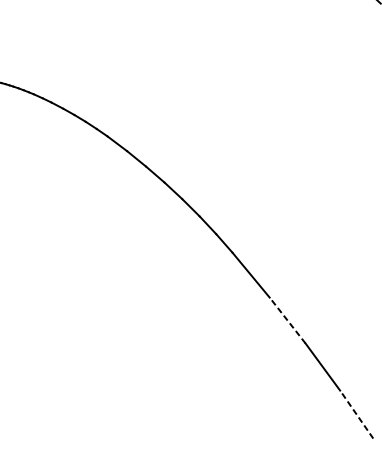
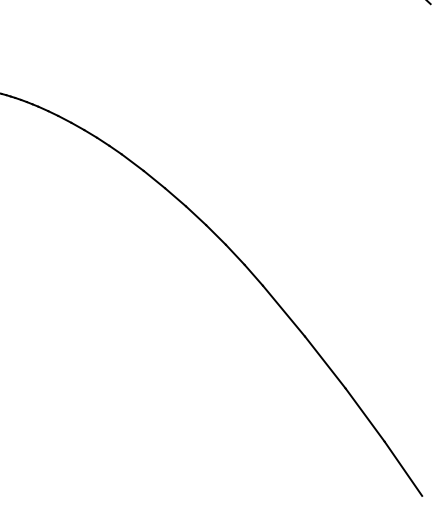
line: (287, 320) -> (325, 362), dashed -> solid
line: (356, 414) -> (403, 468), dashed -> solid

